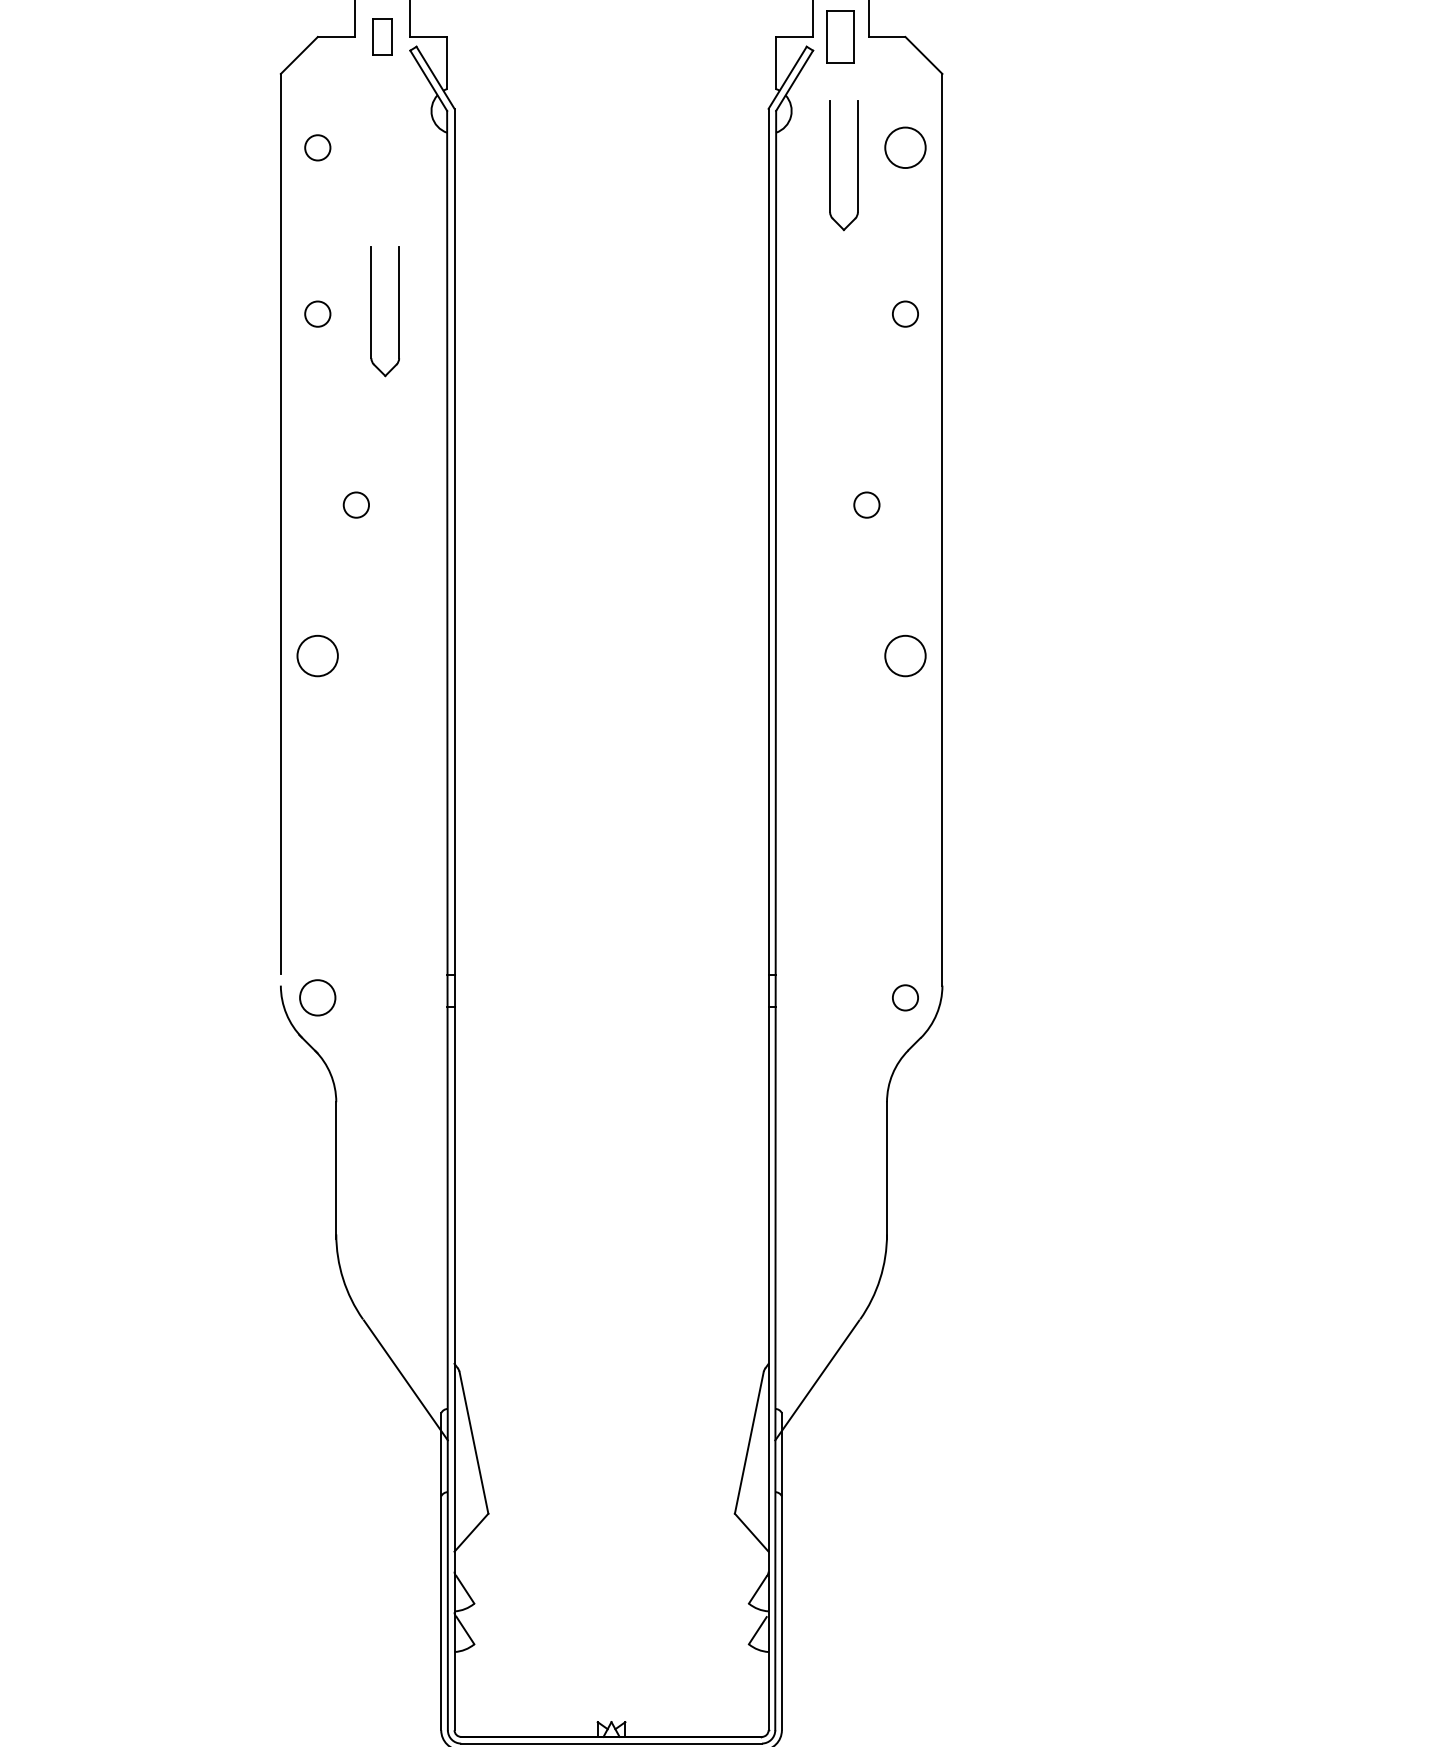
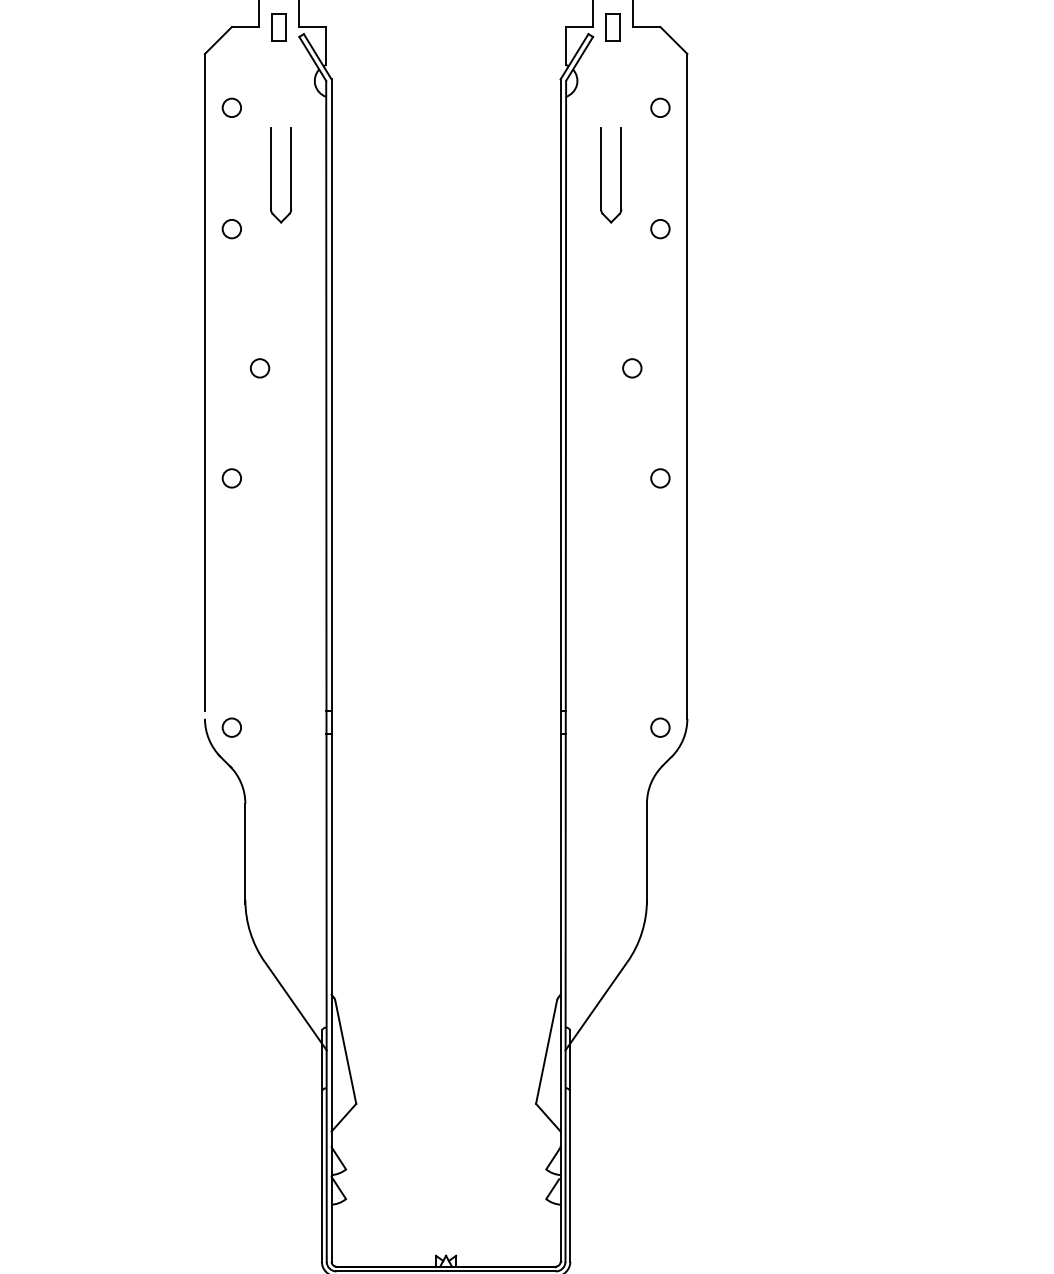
part: (840, 36) -> (613, 26), size x0.71
circle: (905, 147) -> (660, 107), size x0.62
part: (830, 165) -> (601, 175), moved
part: (371, 311) -> (271, 175), moved
circle: (317, 655) -> (231, 478), size x0.62
circle: (905, 655) -> (660, 478), size x0.62
circle: (317, 997) -> (231, 727), size x0.71

